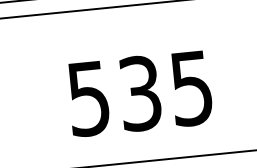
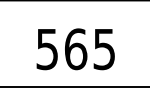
text: (141, 93) -> (76, 49), 535 -> 565

